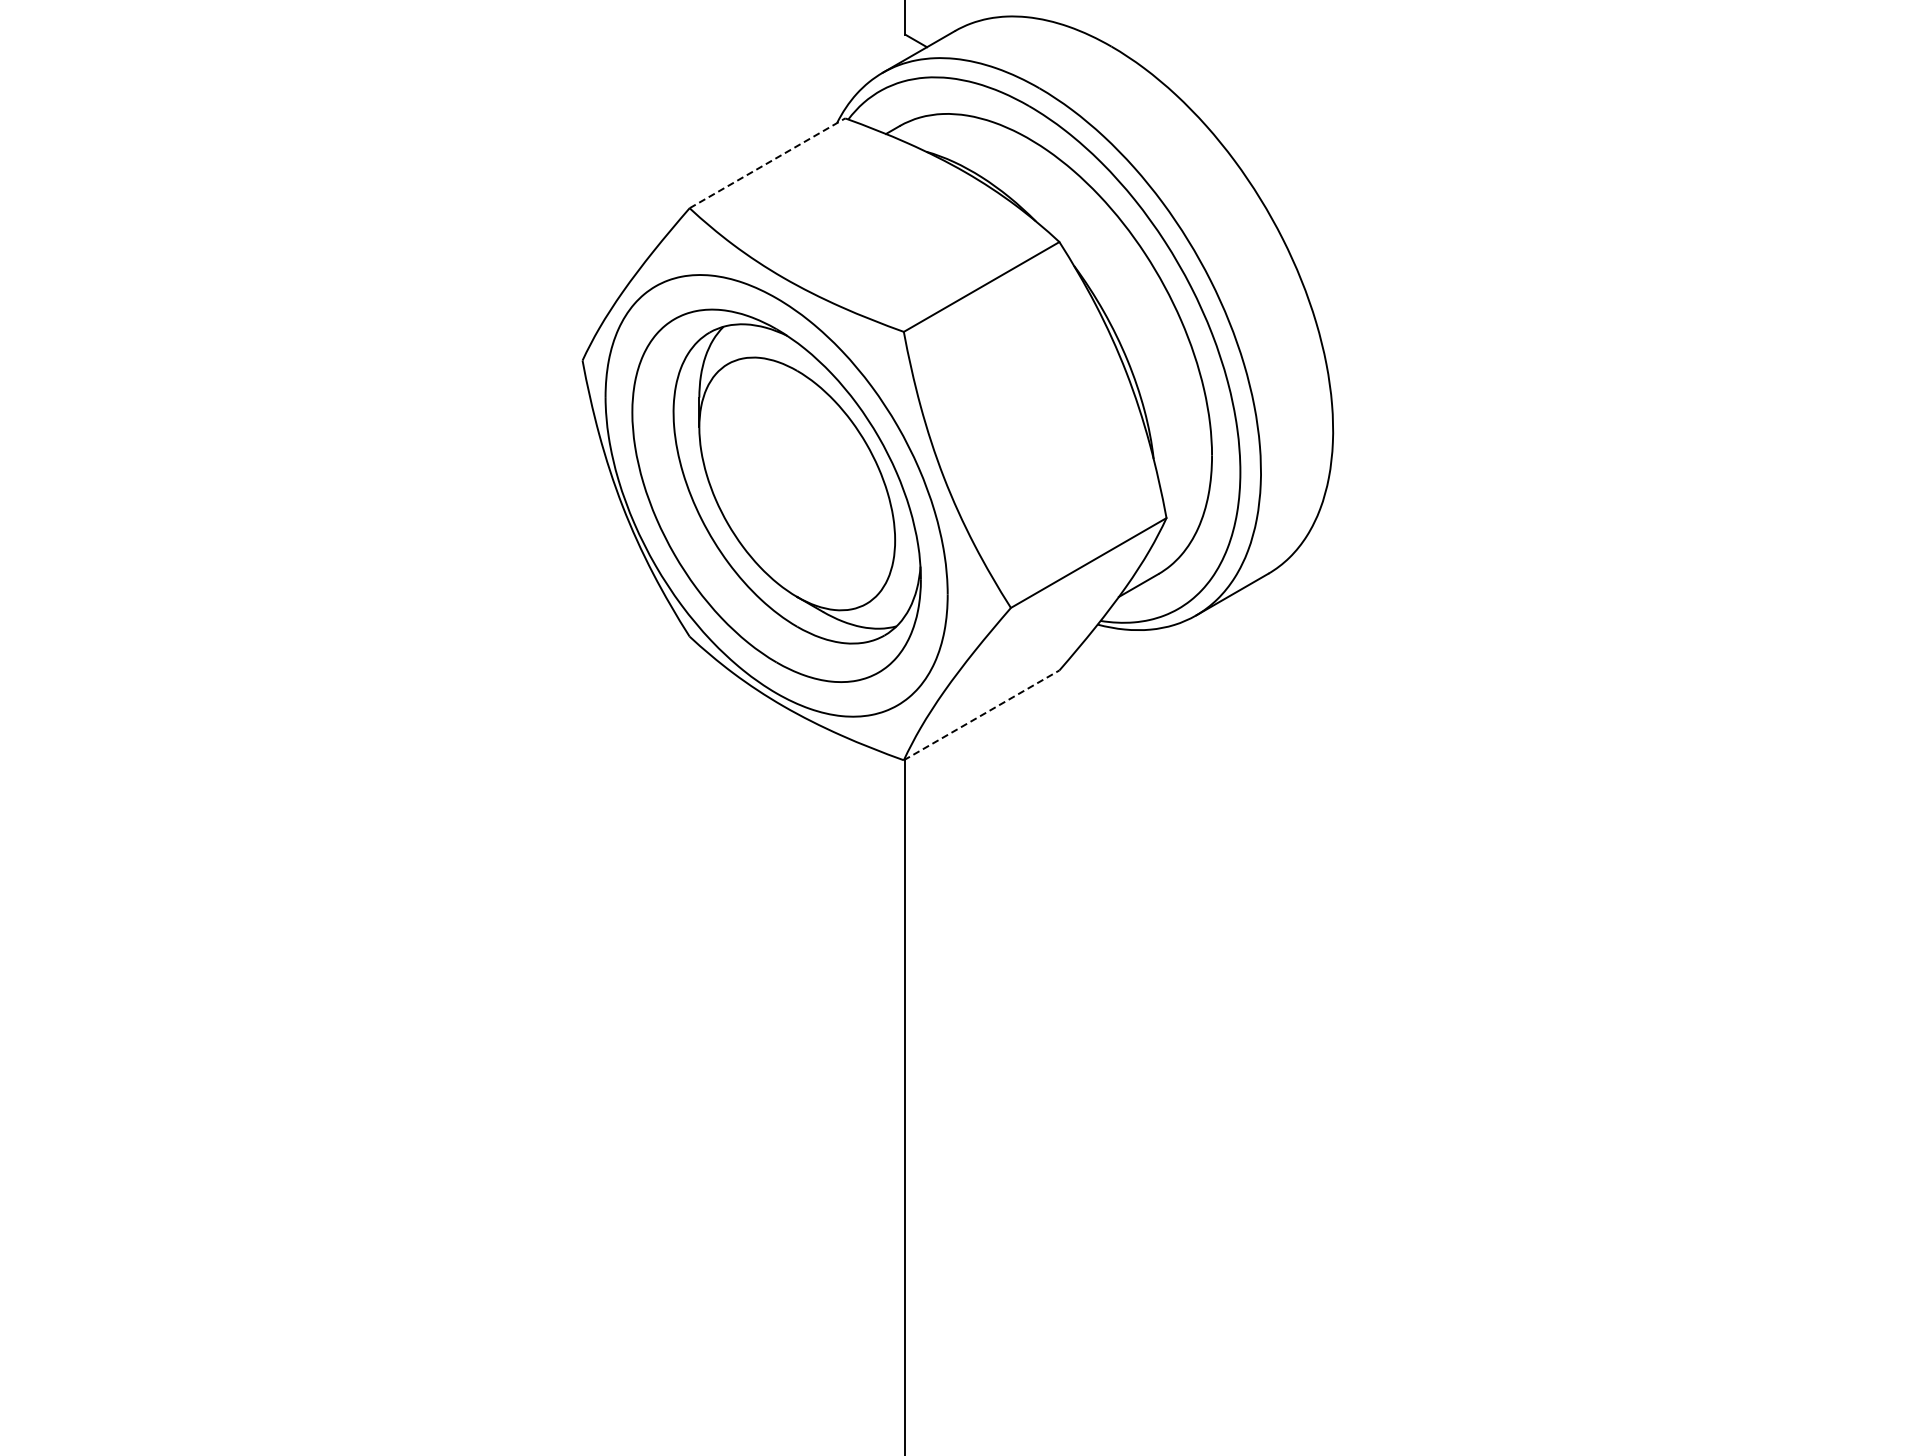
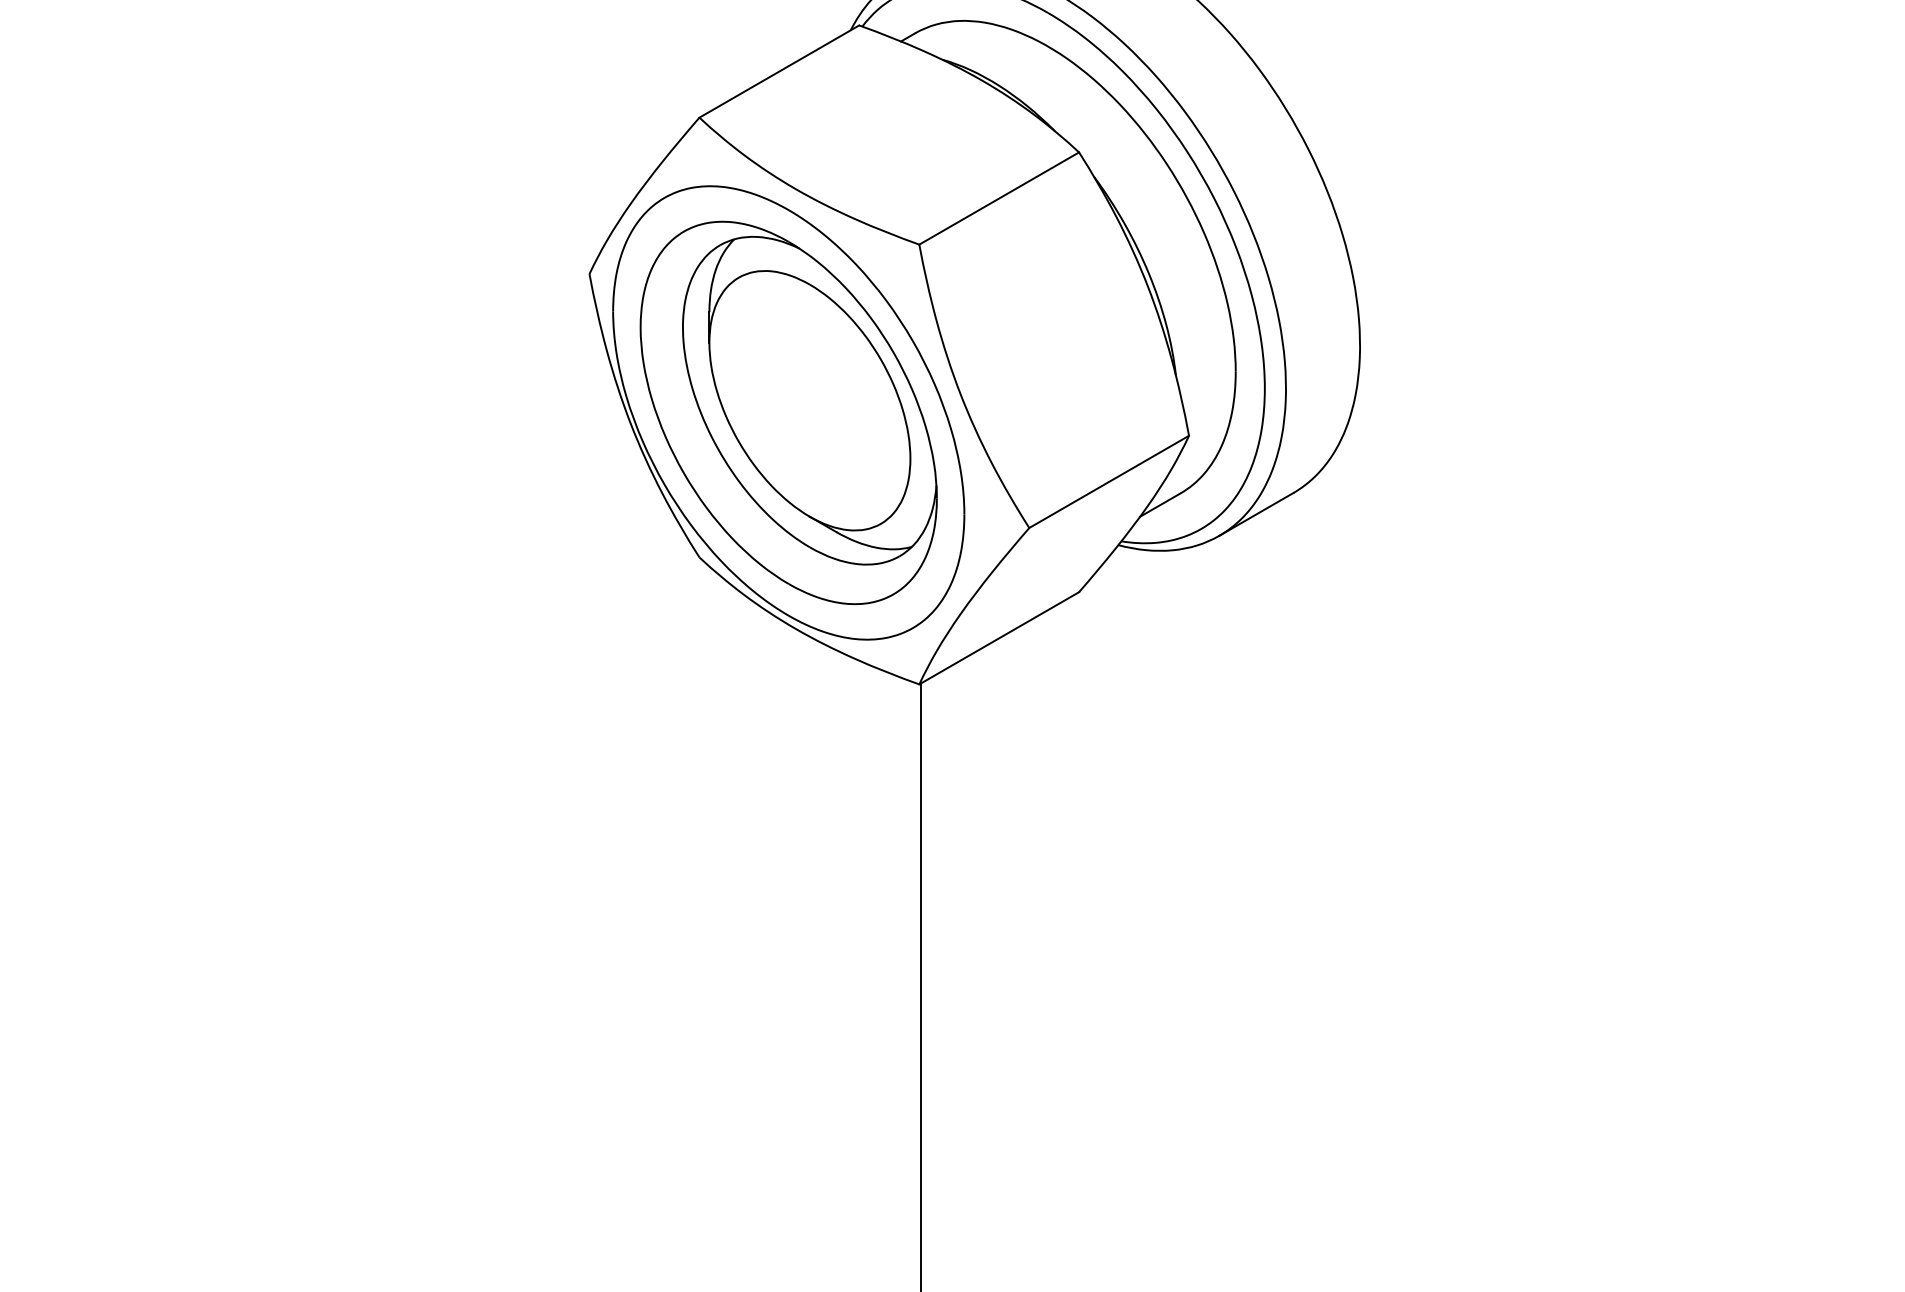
line: (767, 163) -> (779, 71), dashed -> solid
line: (981, 715) -> (999, 638), dashed -> solid

